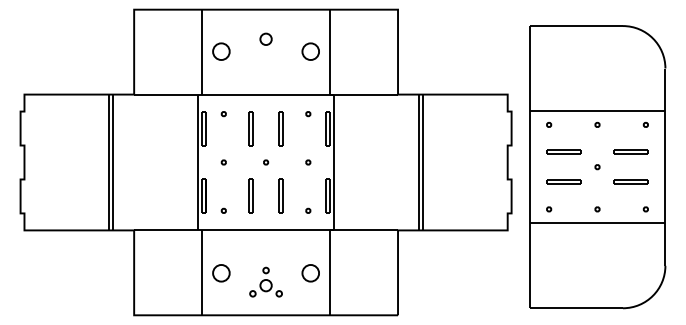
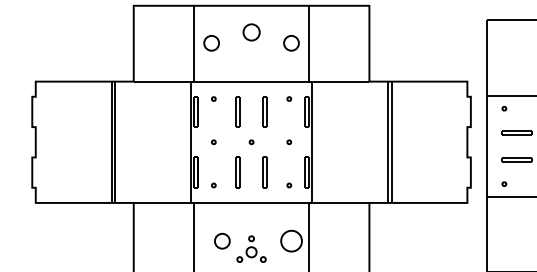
part: (265, 38) -> (251, 31), size x1.6
part: (221, 273) -> (222, 241), moved
part: (310, 273) -> (291, 241), size x1.4

